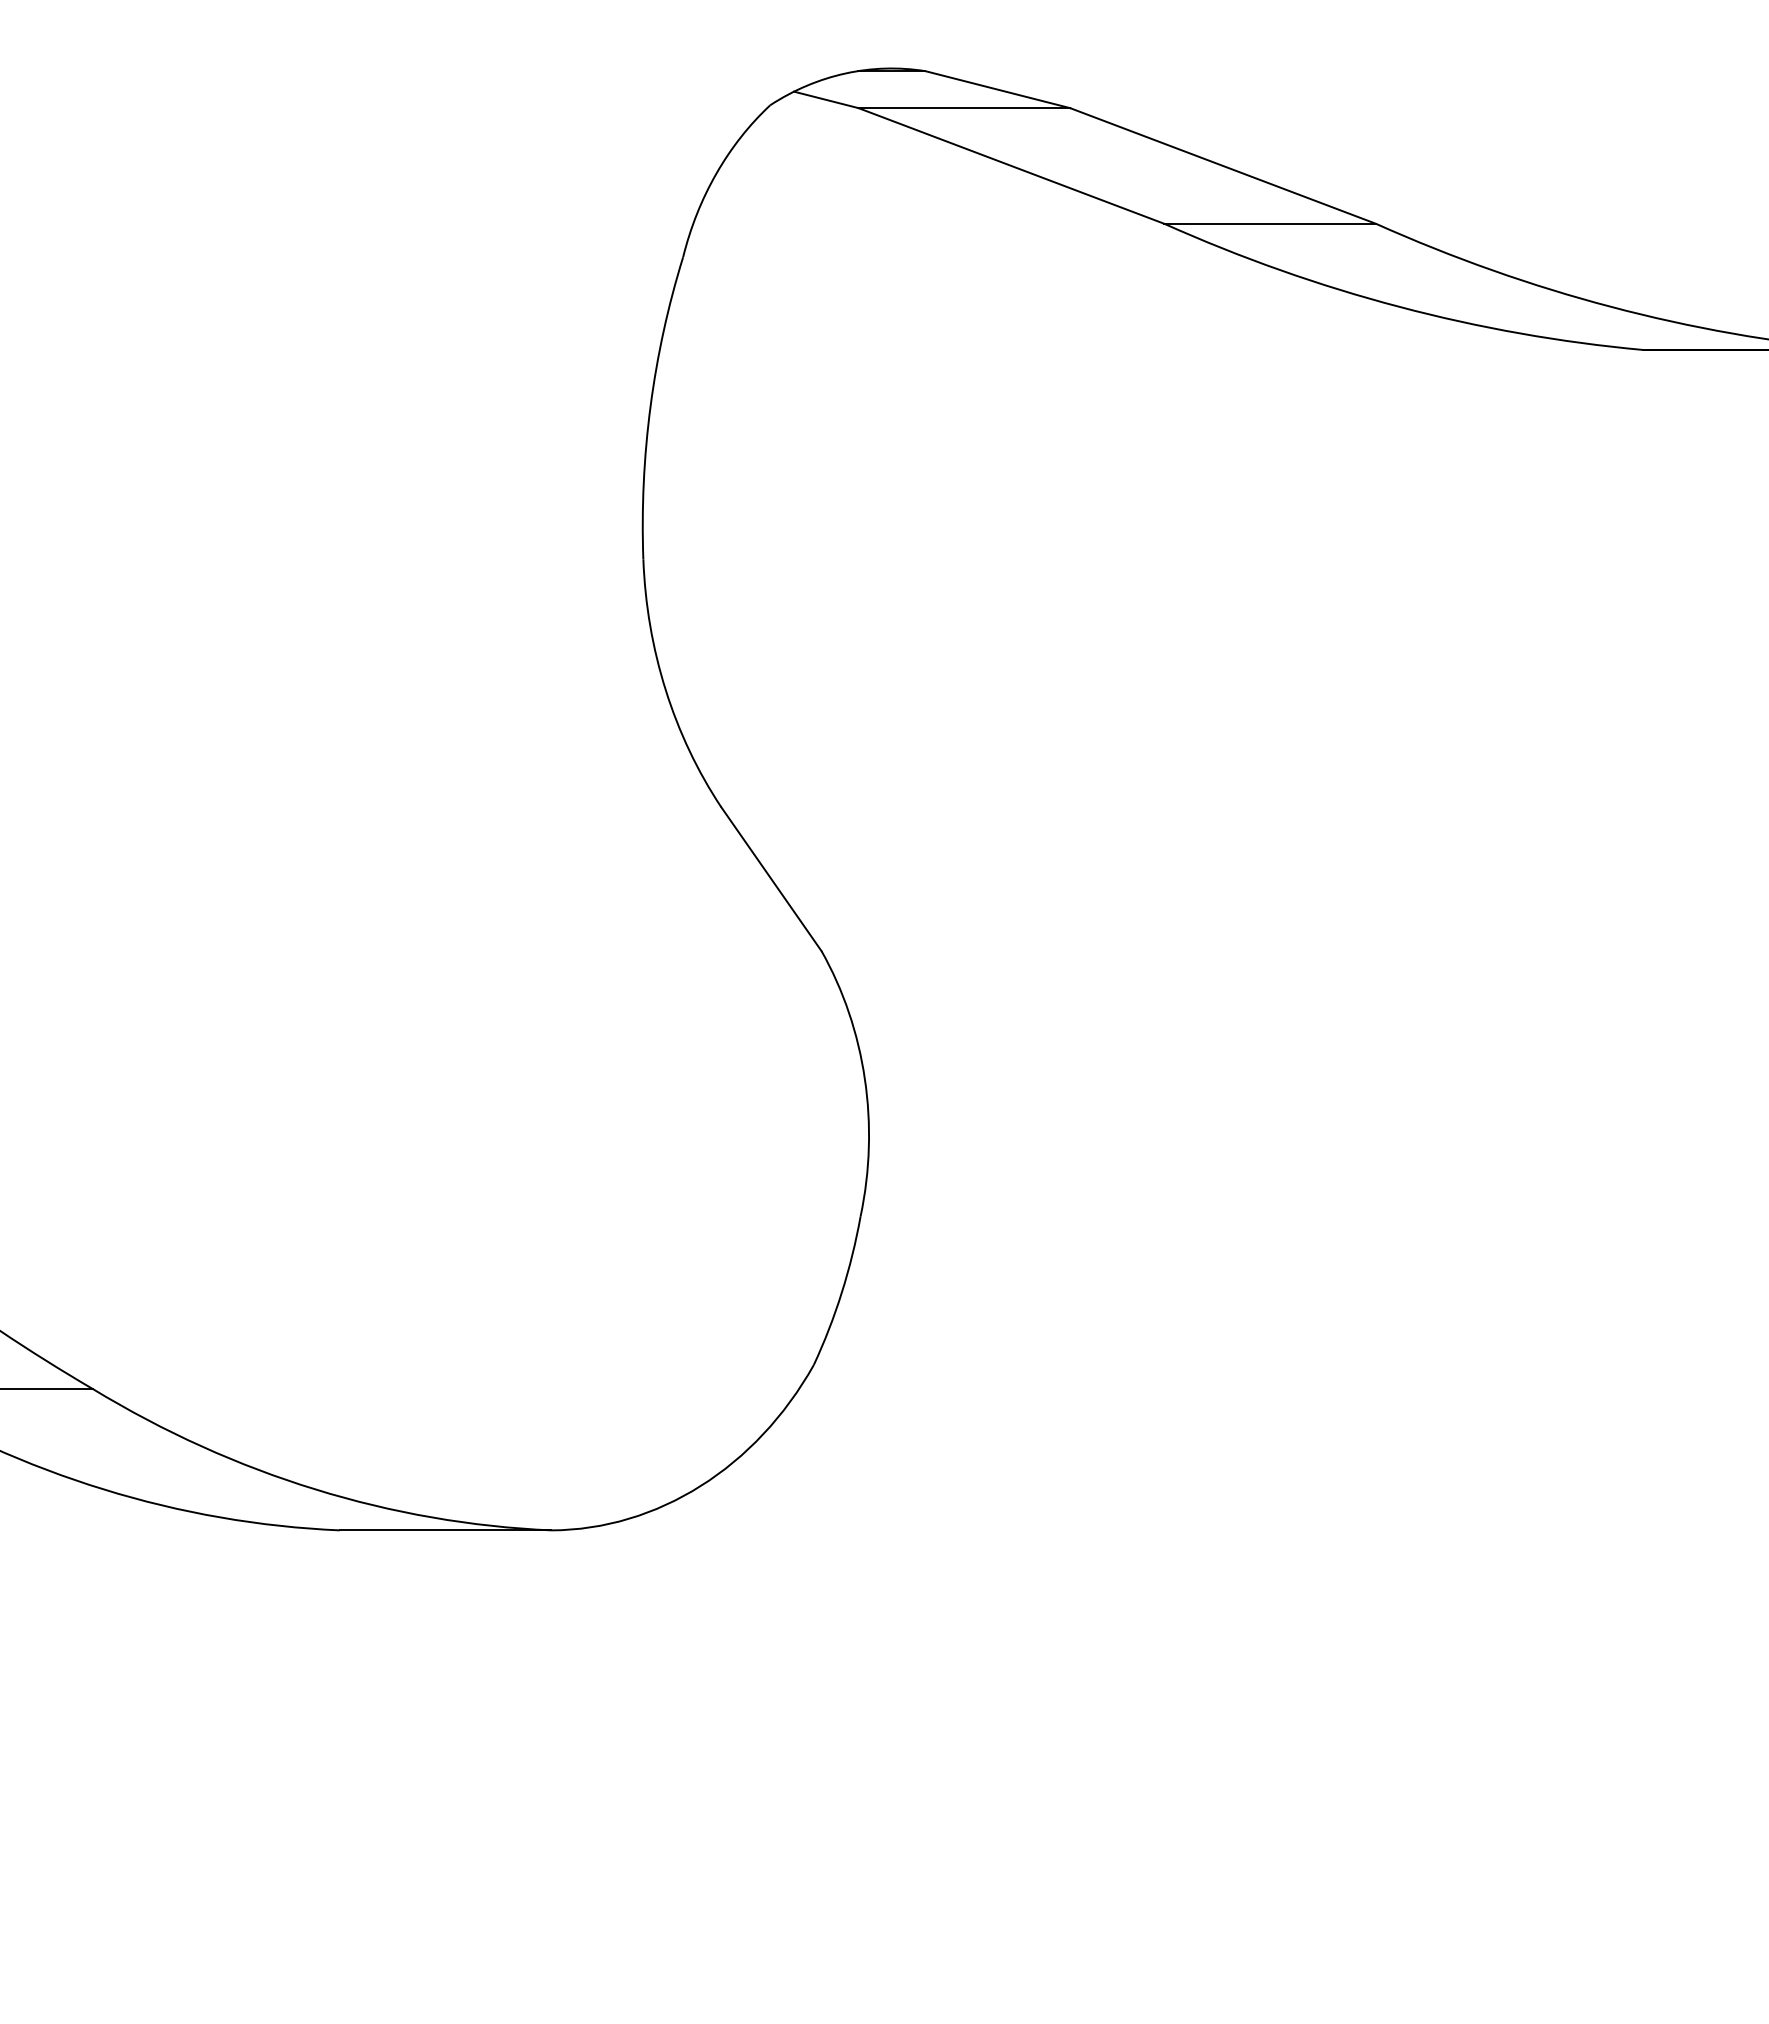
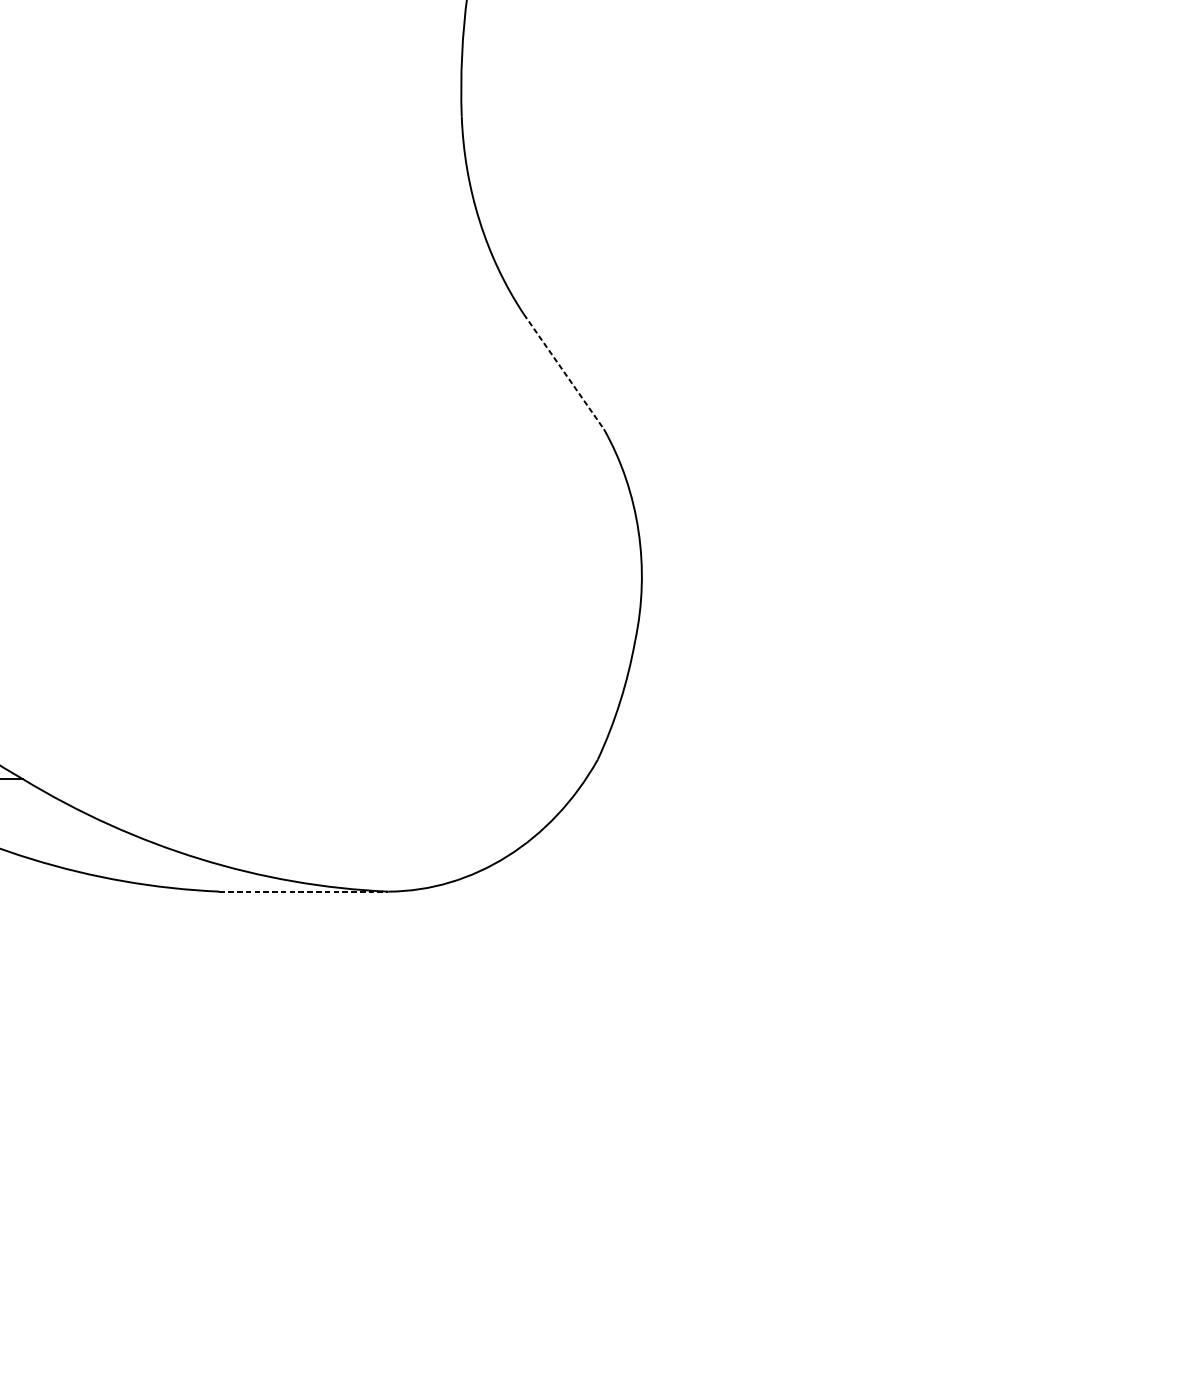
line: (771, 879) -> (564, 372), solid -> dashed
line: (445, 1530) -> (303, 891), solid -> dashed

